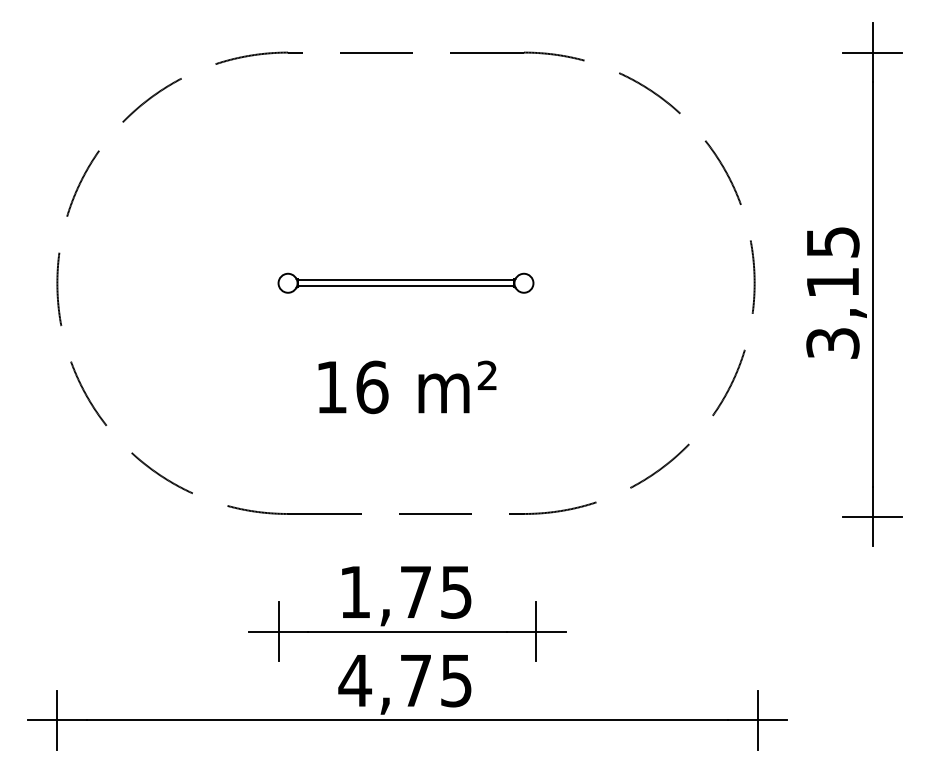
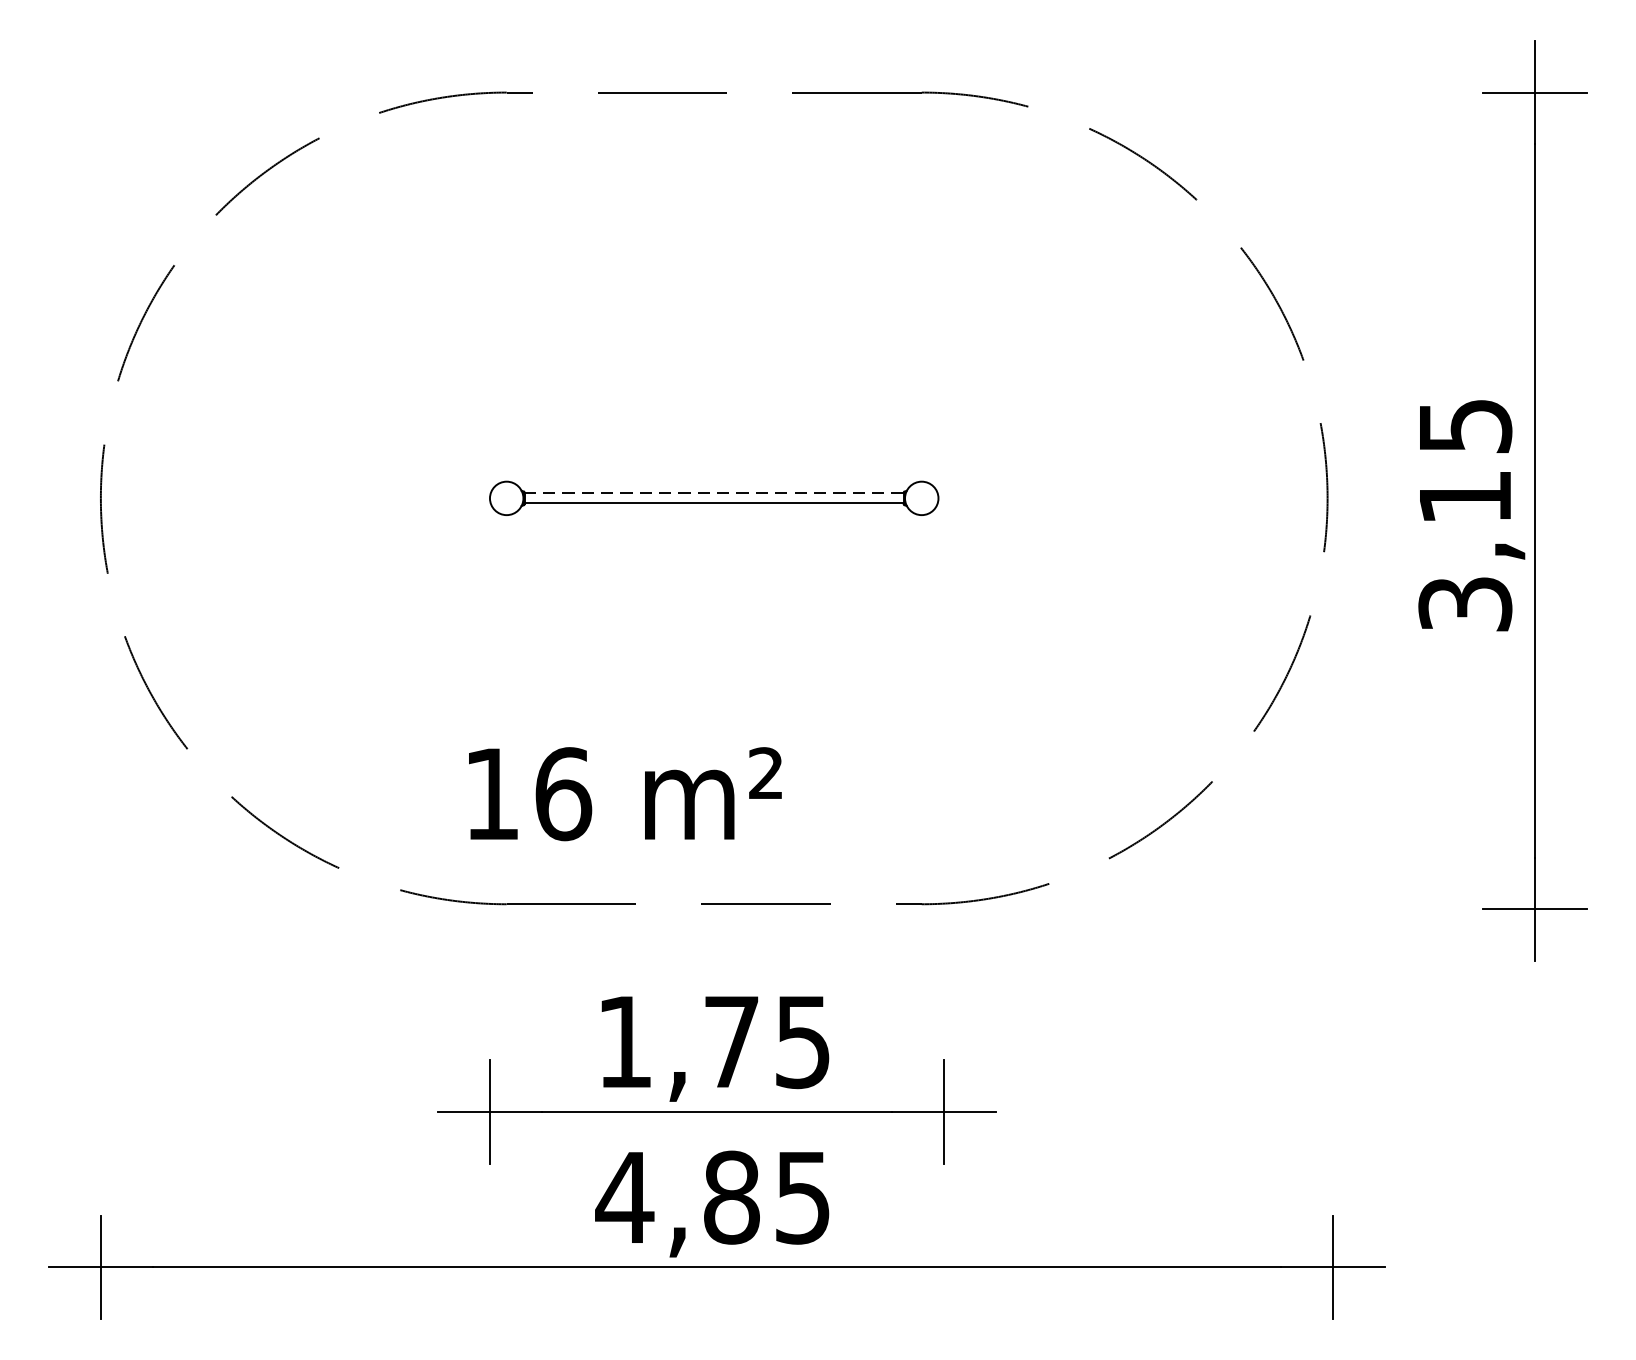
line: (406, 280) -> (715, 493), solid -> dashed
text: (407, 387) -> (625, 794), moved
text: (415, 680) -> (730, 1197), 4,75 -> 4,85

